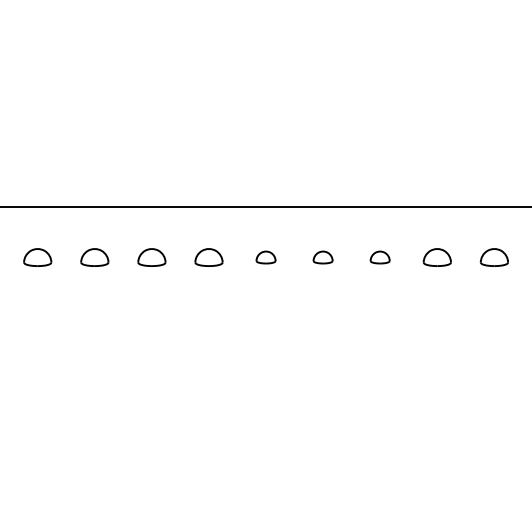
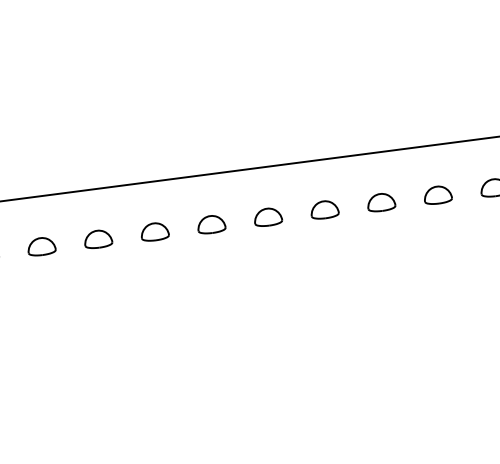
part: (265, 257) -> (267, 217), size x1.43
part: (322, 257) -> (324, 209), size x1.43
part: (379, 257) -> (380, 202), size x1.43

